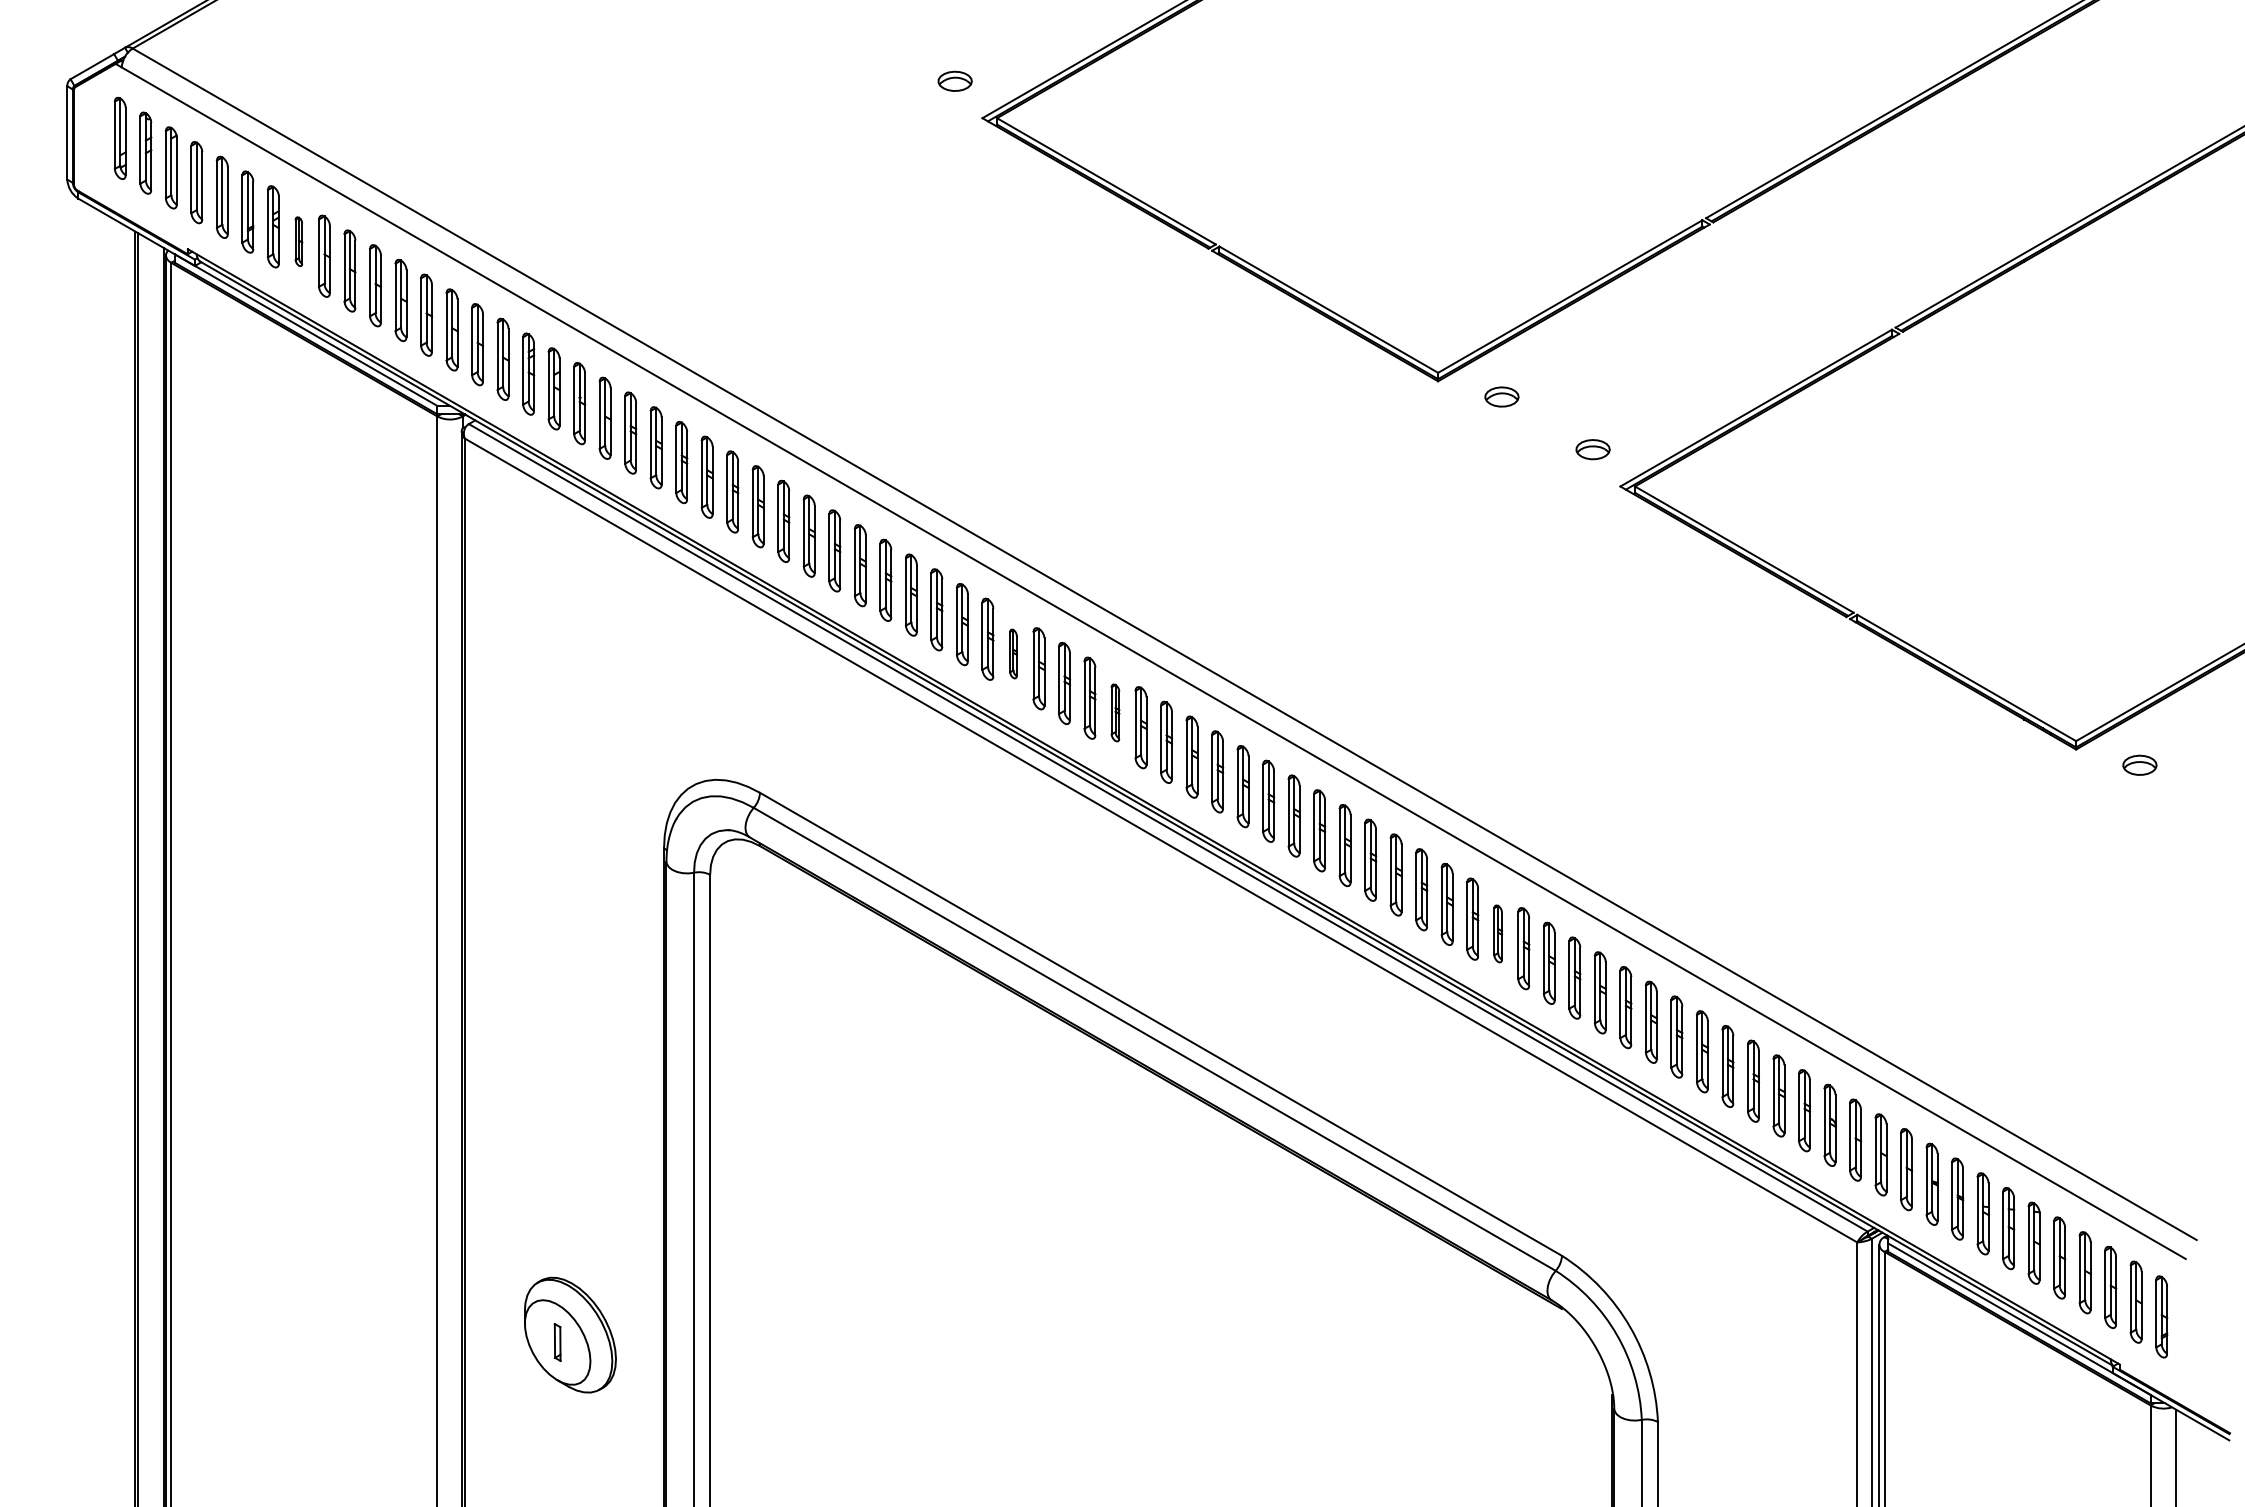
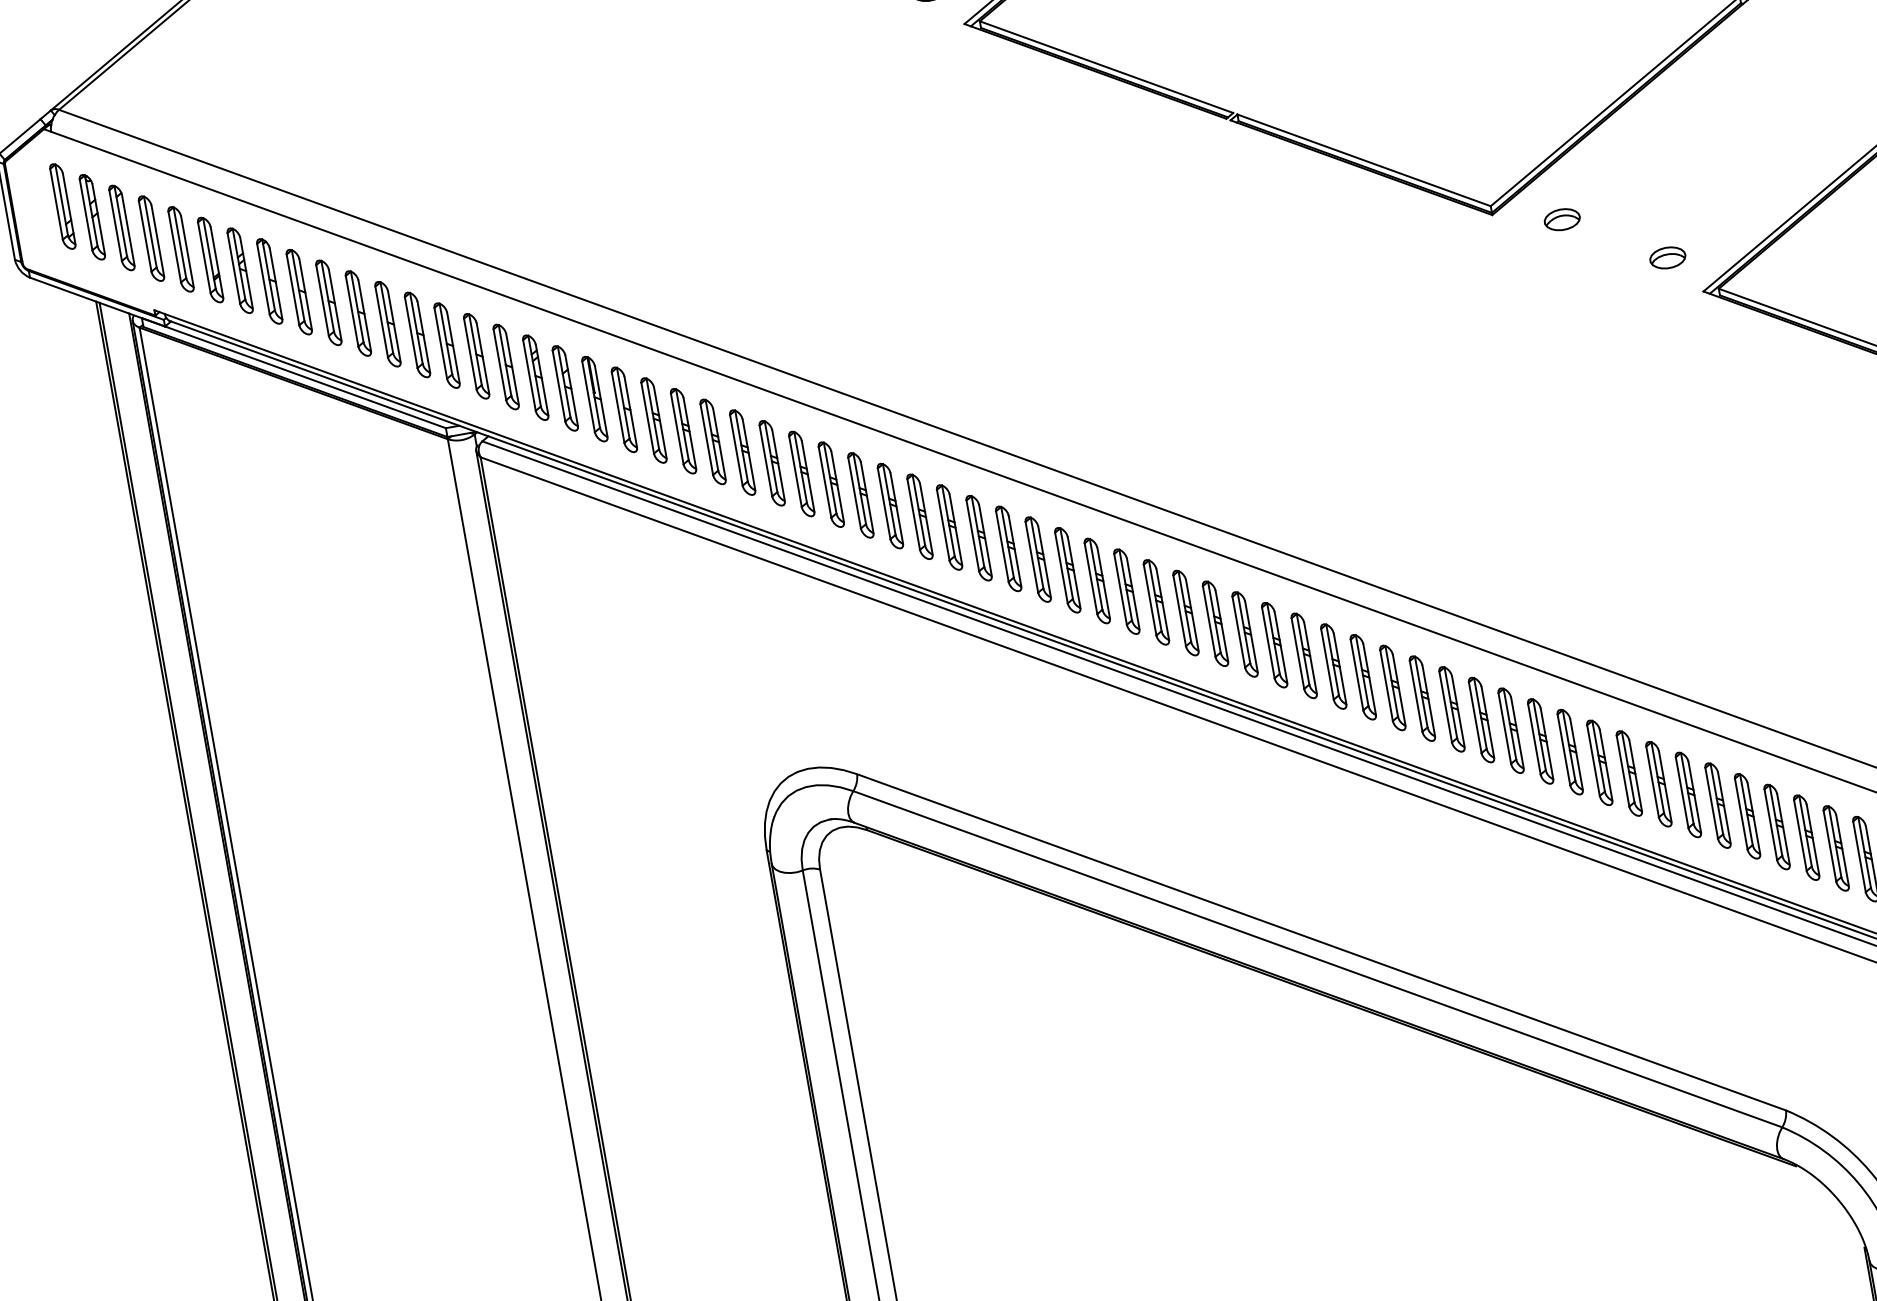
part: (298, 241) -> (269, 281), size x1.67
part: (1013, 653) -> (1097, 580), size x1.67
part: (1115, 712) -> (1215, 623), size x1.43
part: (1497, 933) -> (1657, 783), size x1.43

